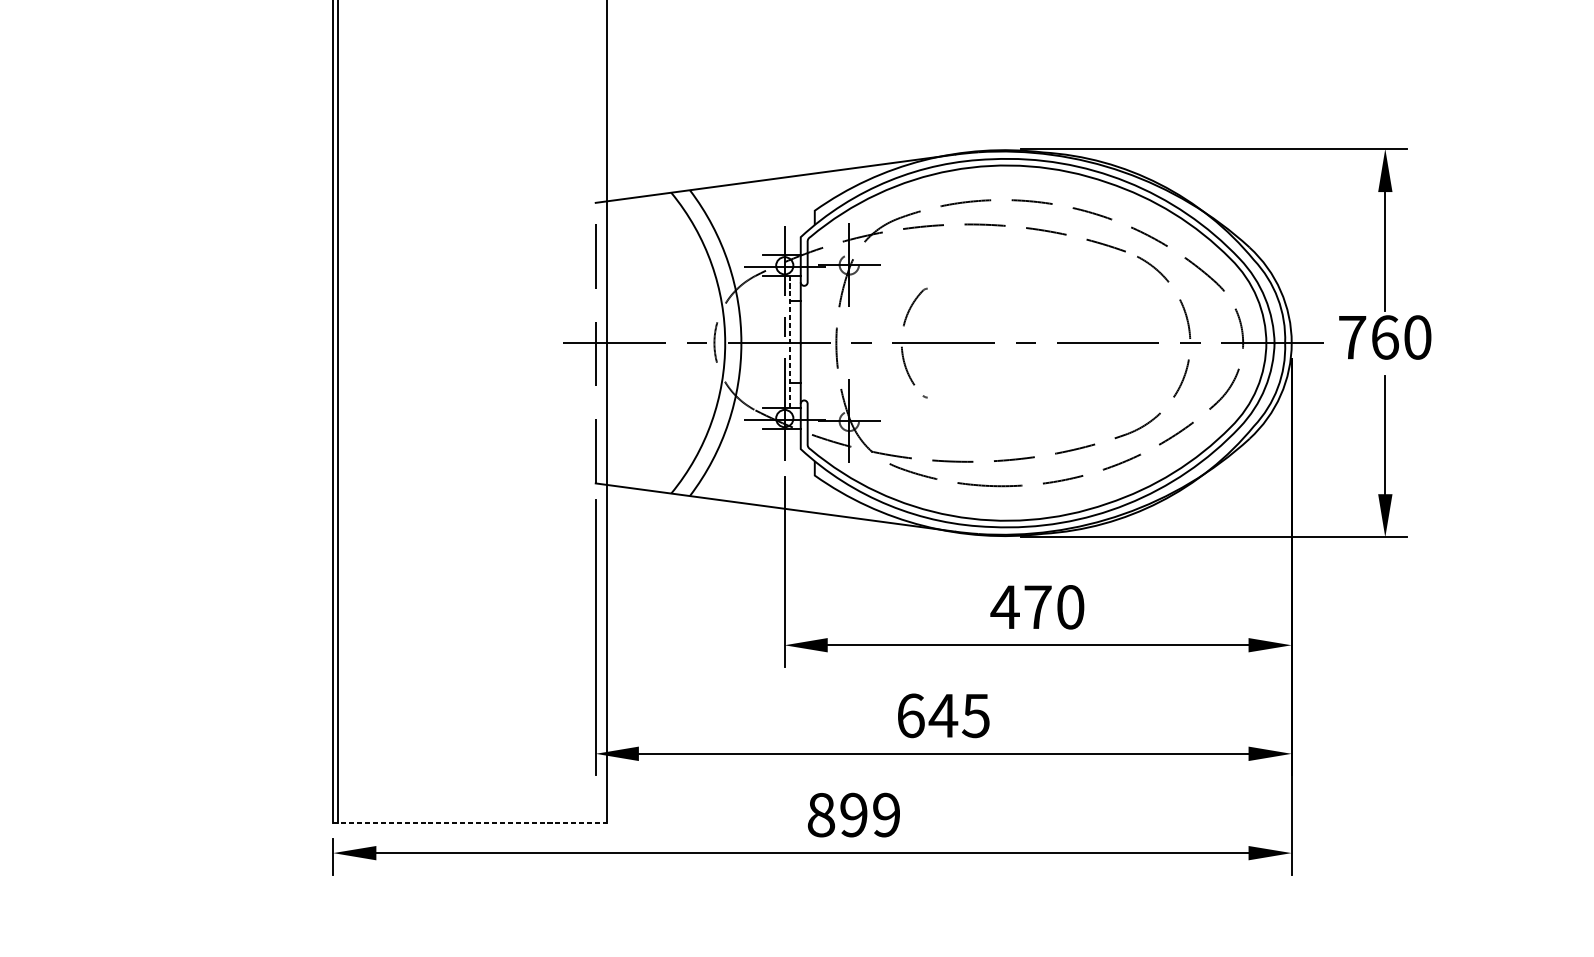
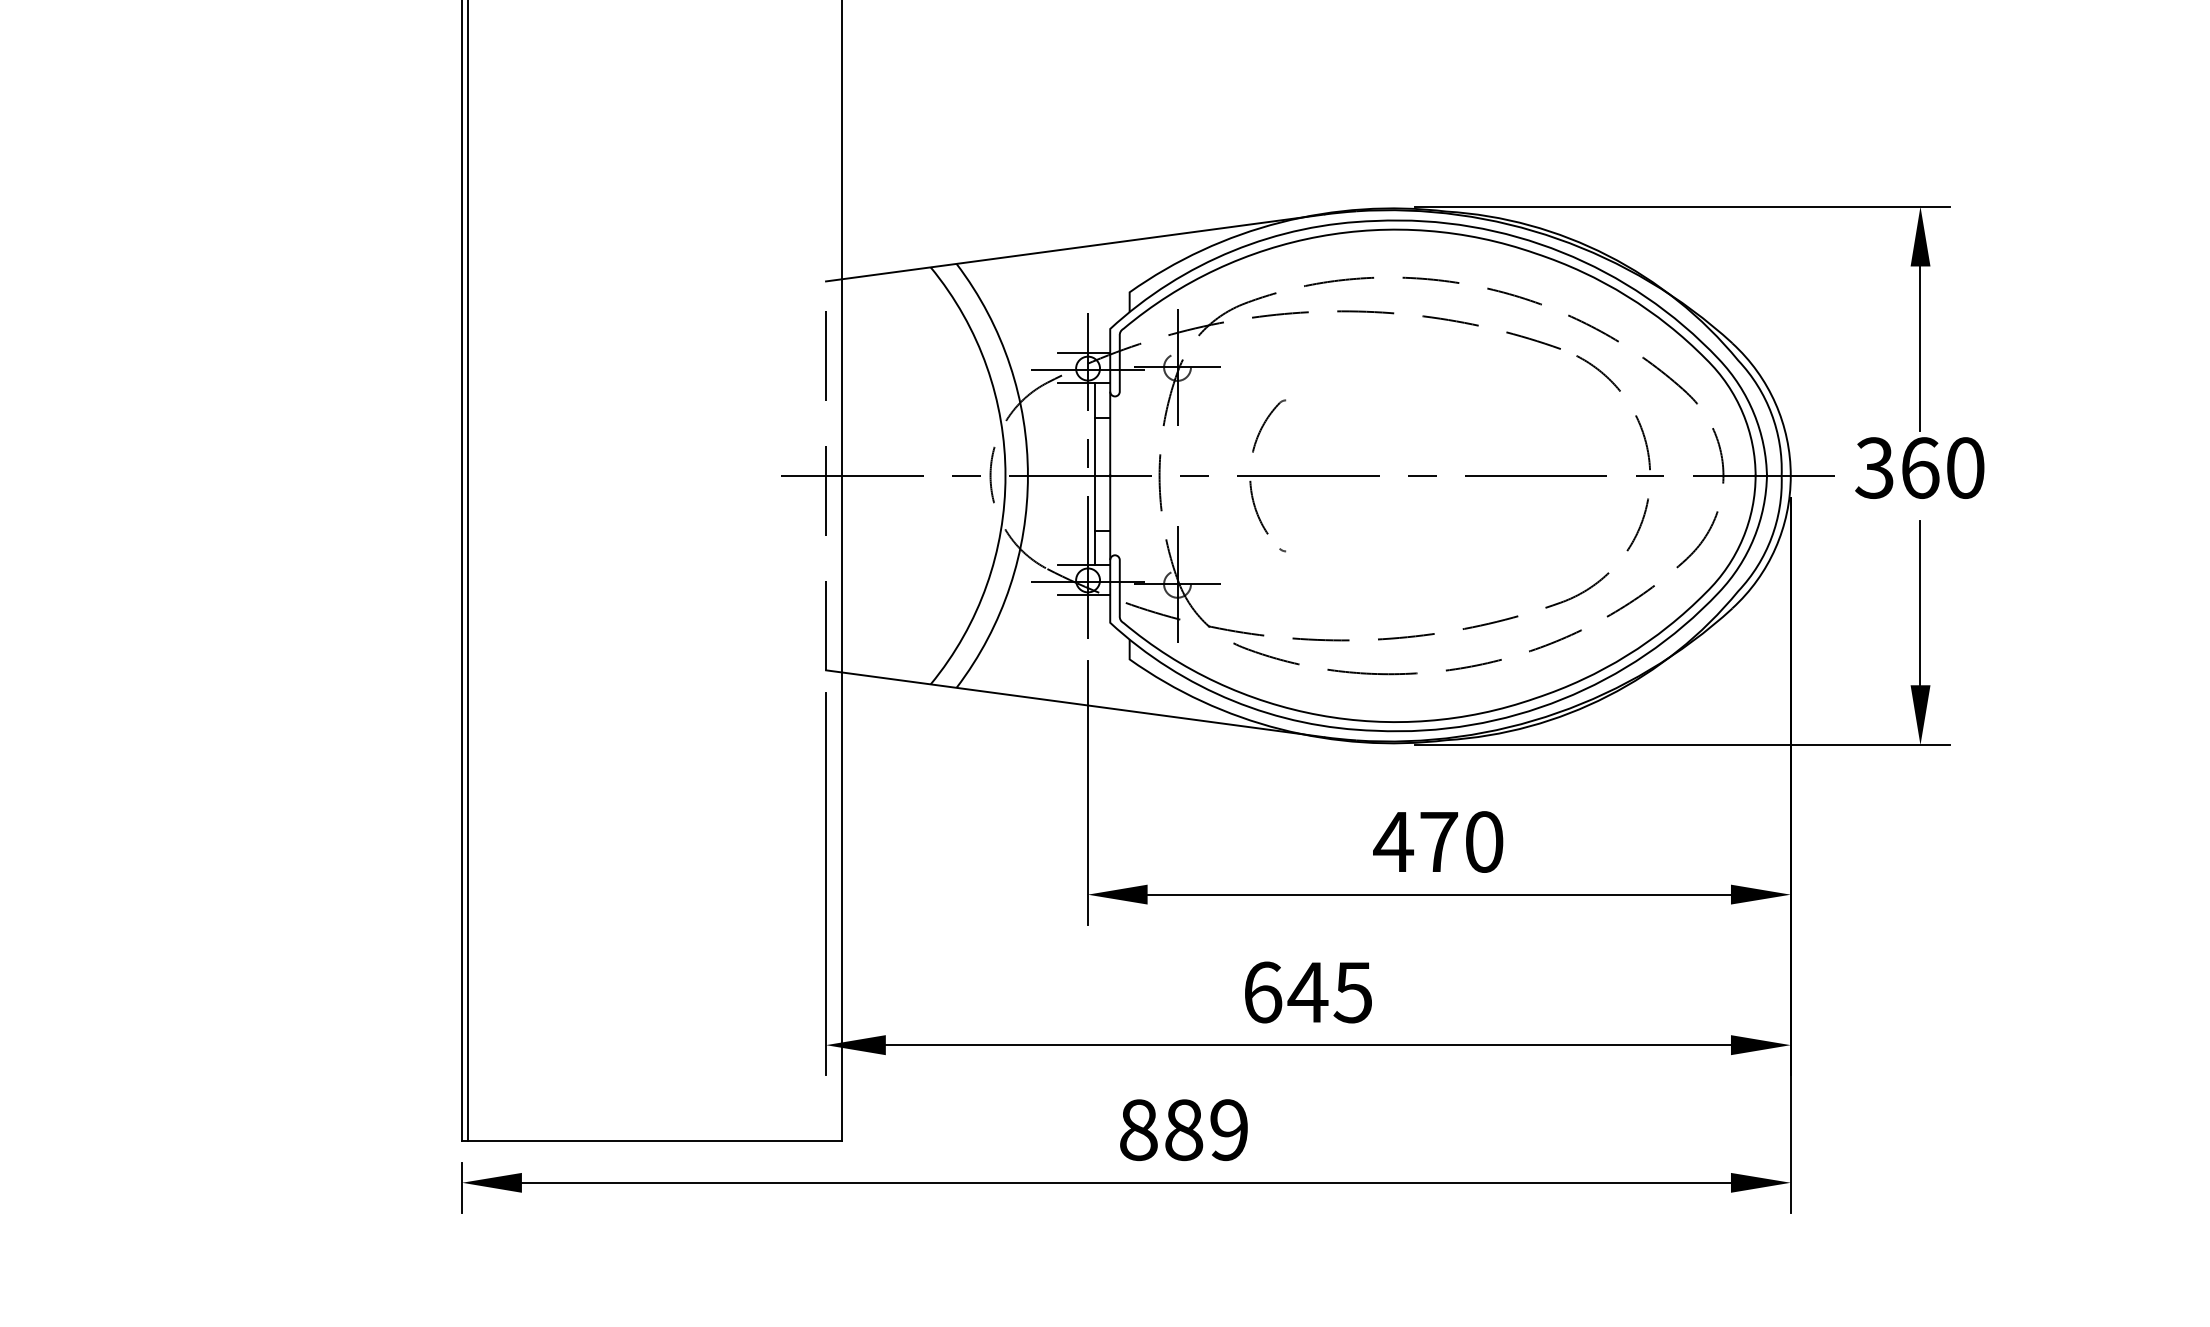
text: (1352, 337) -> (1874, 467), 760 -> 360
line: (790, 342) -> (1095, 474), dashed -> solid
text: (854, 815) -> (1184, 1130), 899 -> 889
line: (469, 822) -> (651, 1140), dashed -> solid

